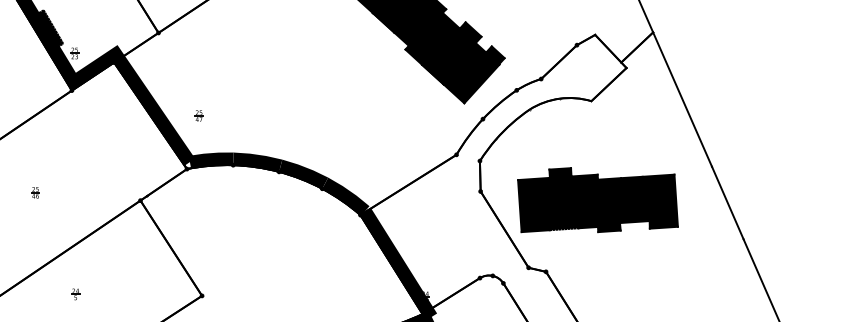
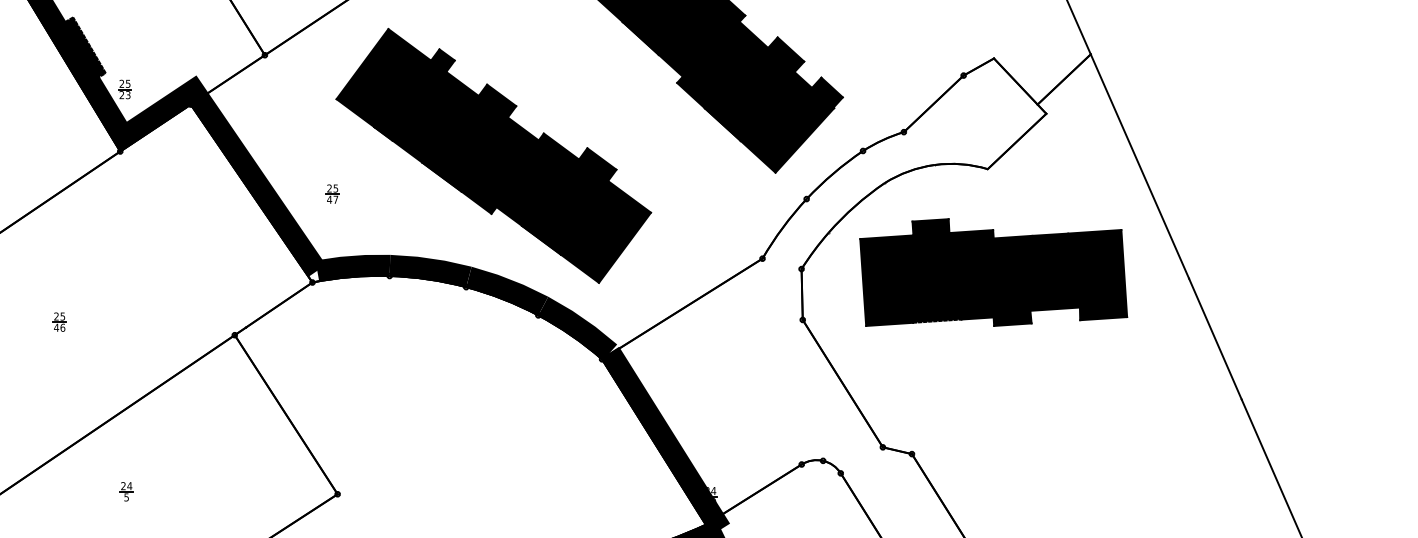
part: (295, 93) -> (493, 156), added
part: (597, 200) -> (992, 273), moved

